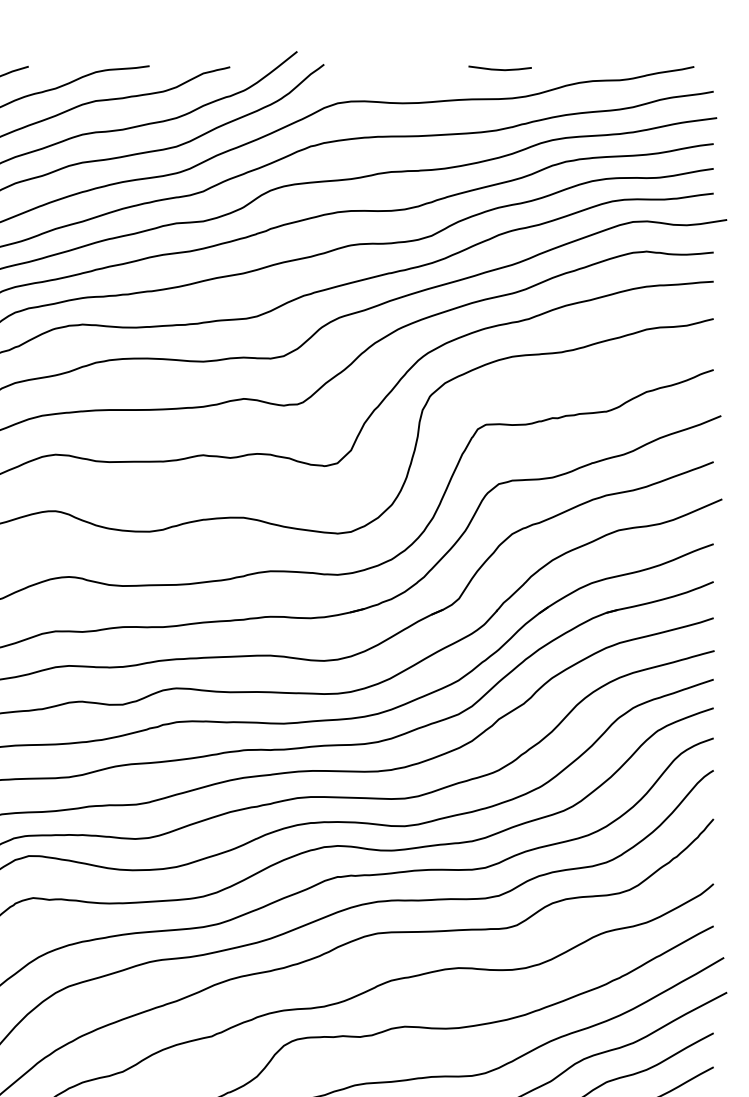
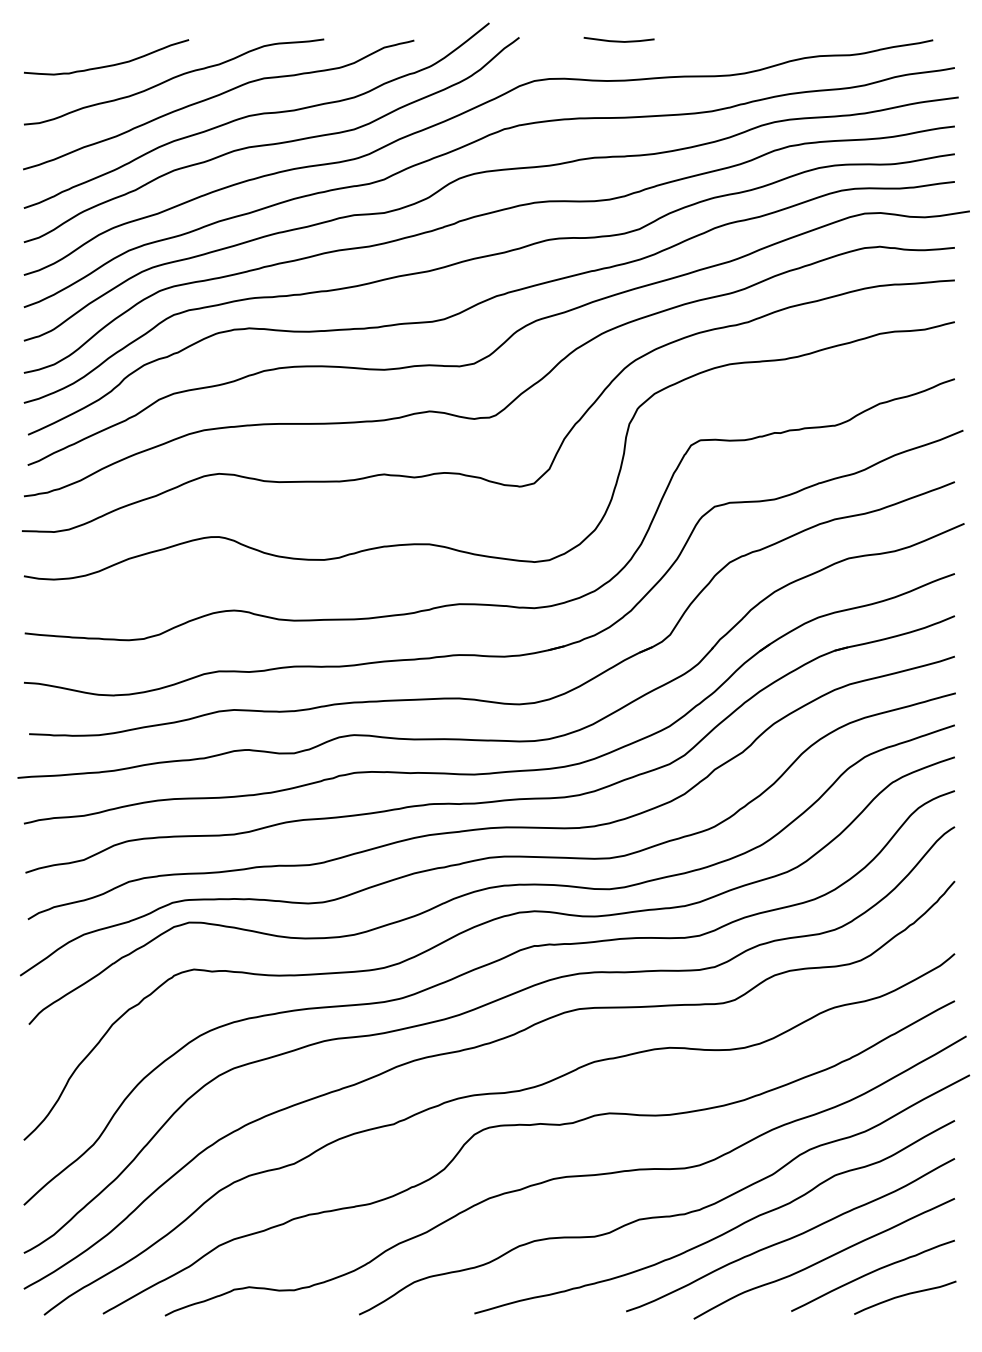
line: (499, 68) -> (618, 40), moved

